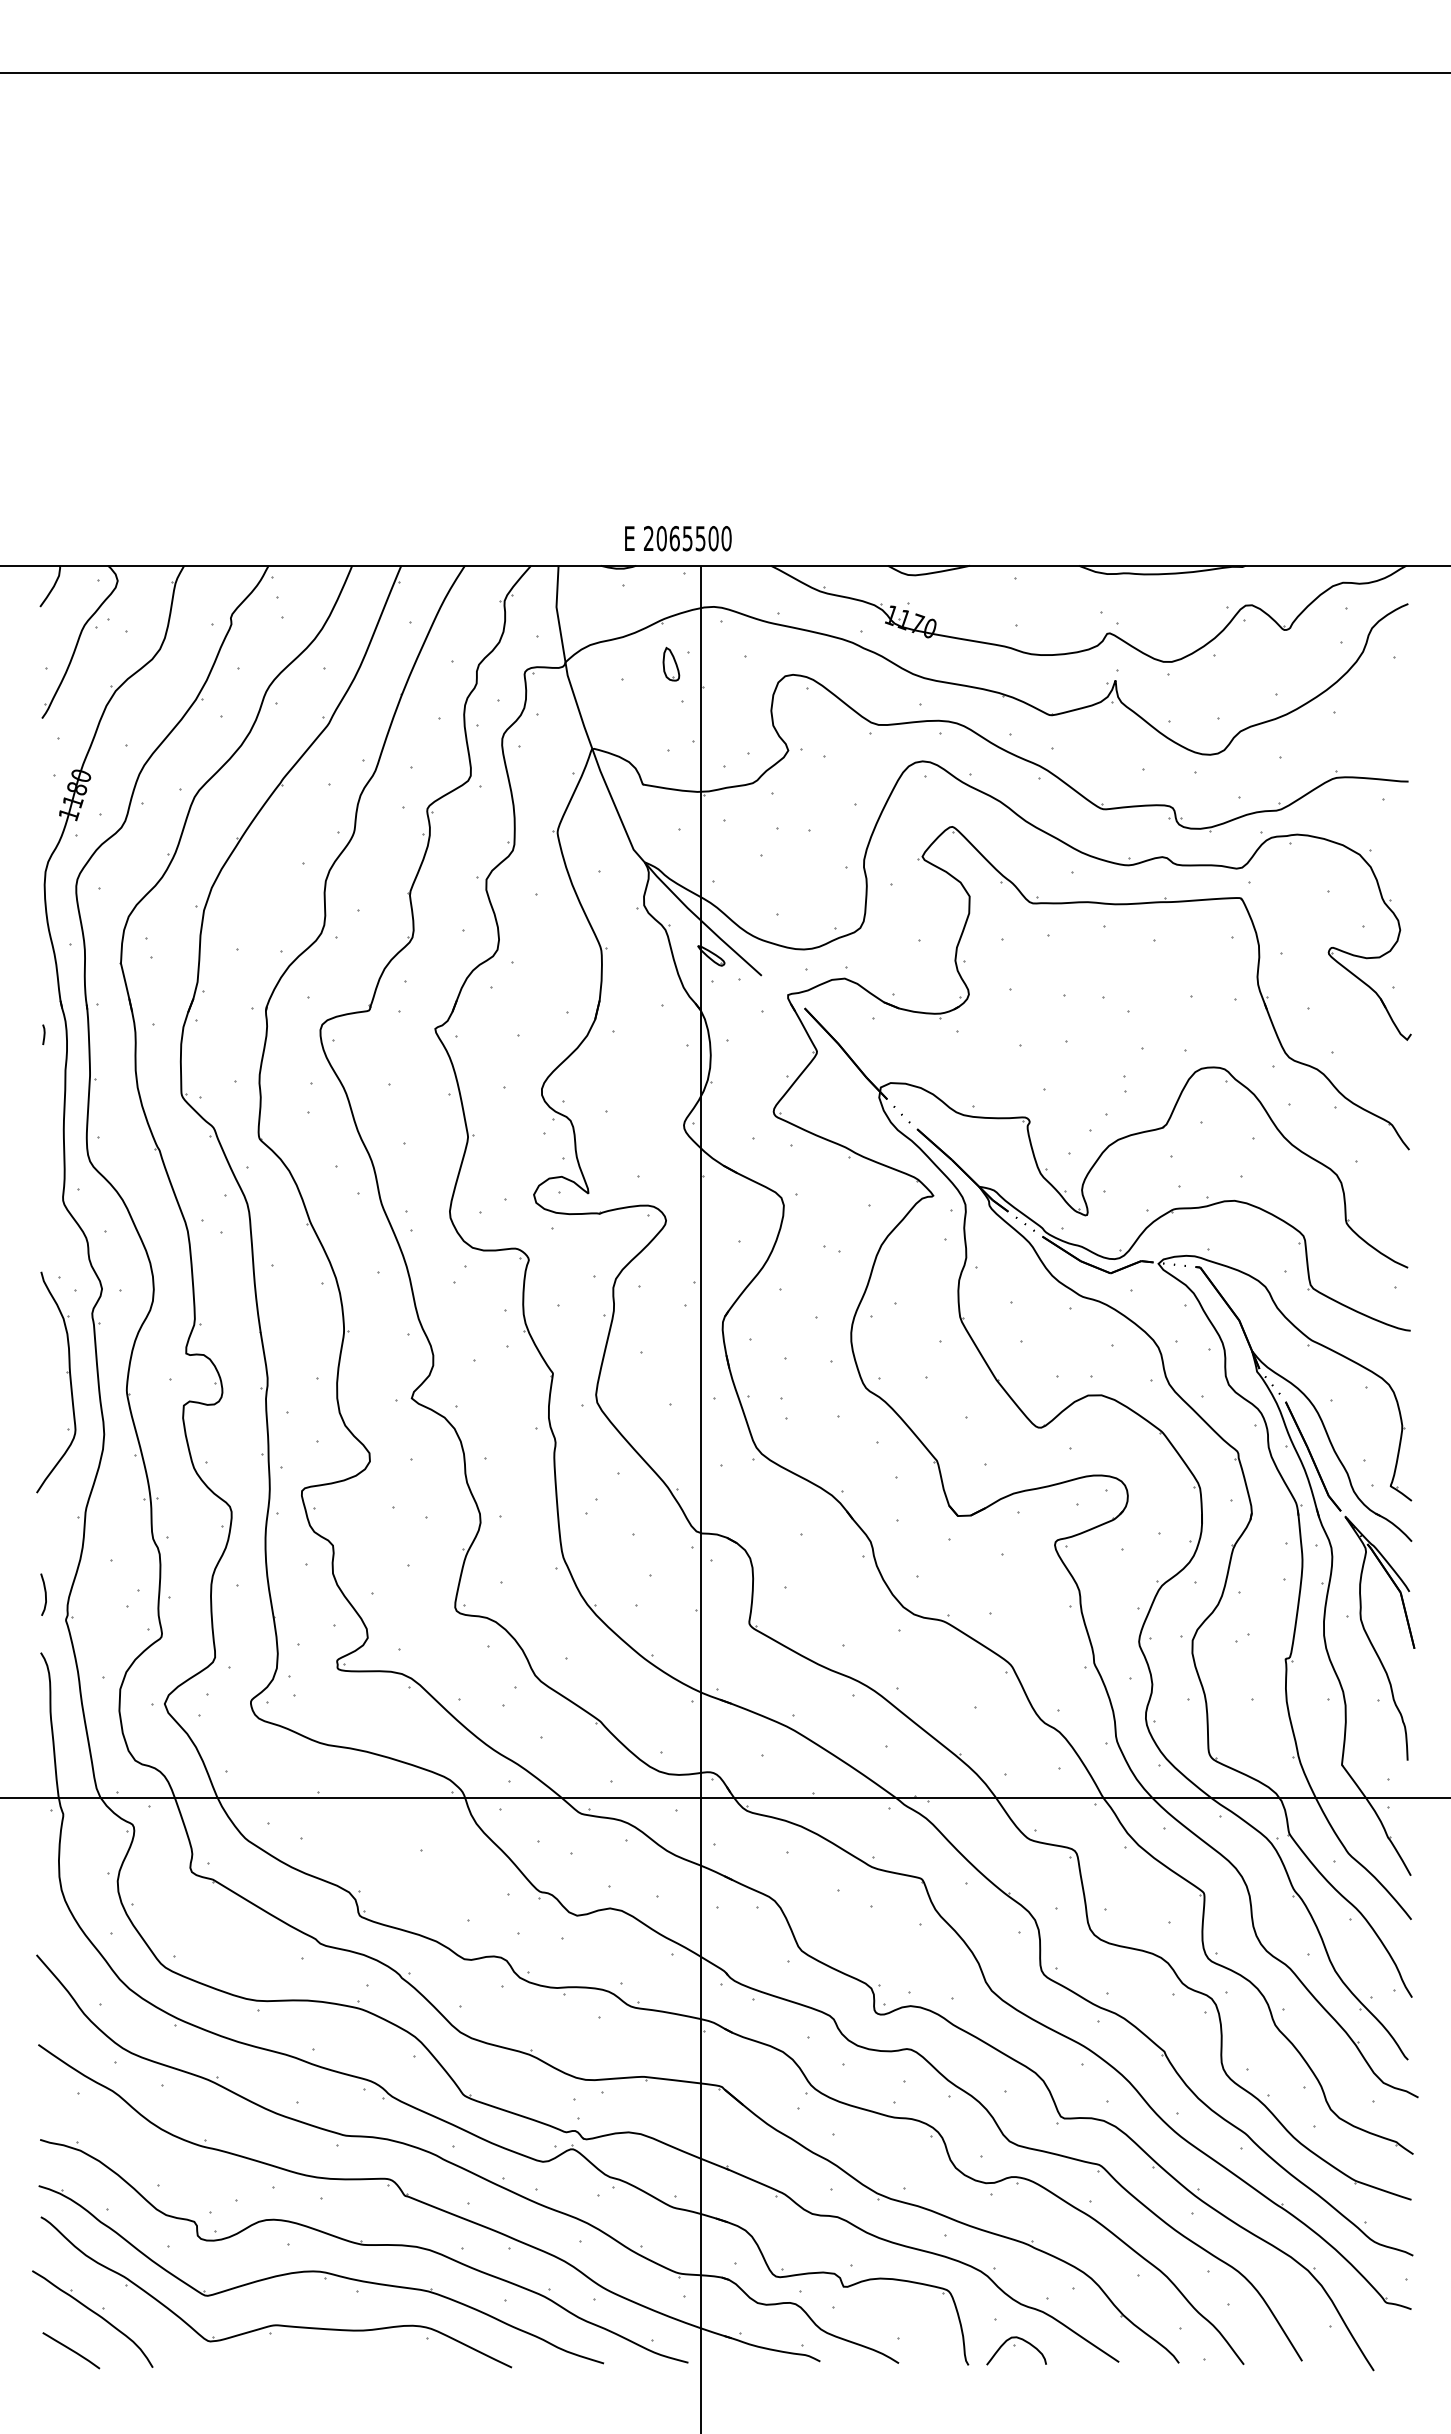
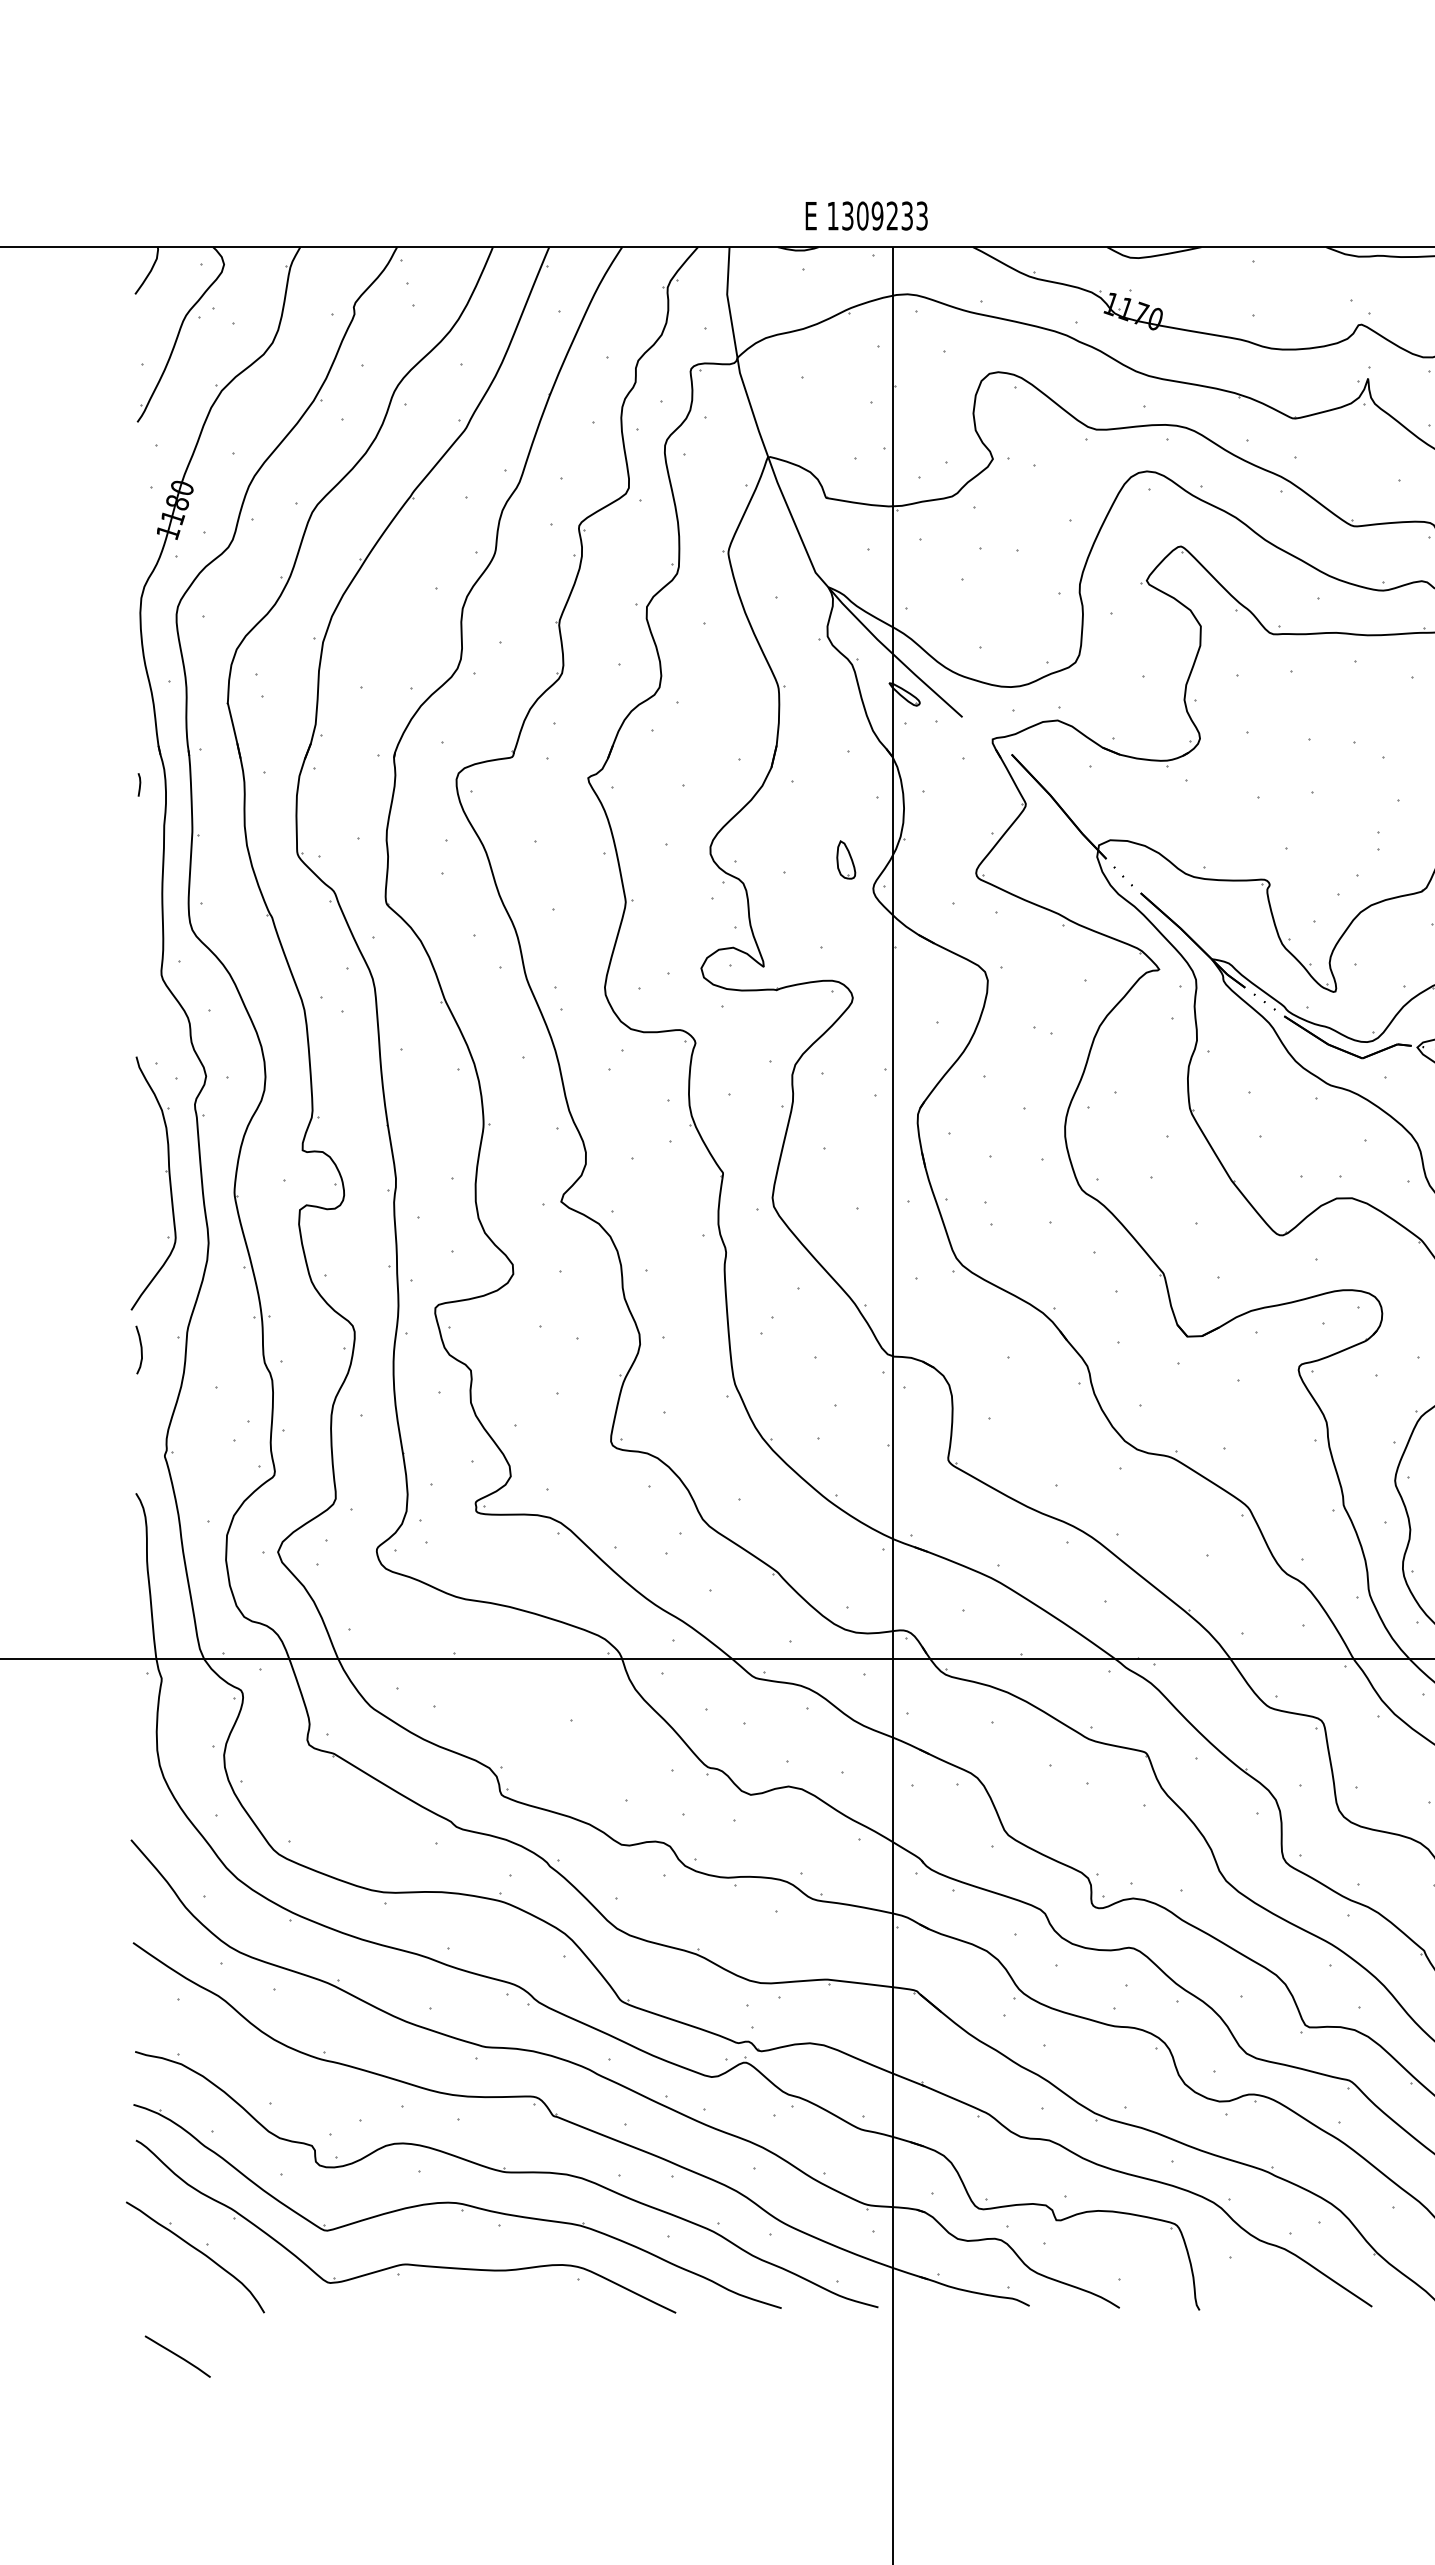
text: (687, 538) -> (877, 215), 2065500 -> 1309233
part: (671, 663) -> (846, 859), moved
curve: (44, 1593) -> (140, 1348), moved
line: (71, 2350) -> (177, 2356), moved
part: (1016, 2350) -> (1254, 2293), removed

